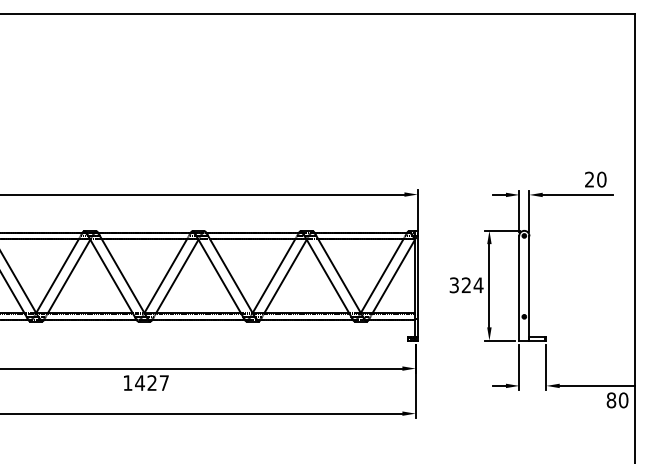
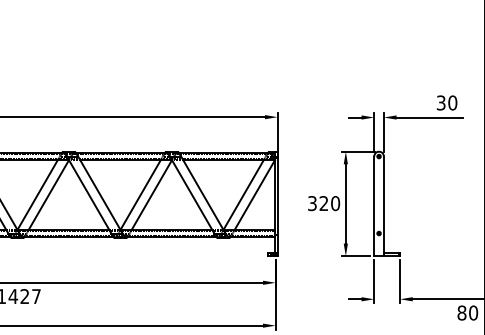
text: (589, 179) -> (441, 102), 20 -> 30
text: (478, 285) -> (335, 203), 324 -> 320

